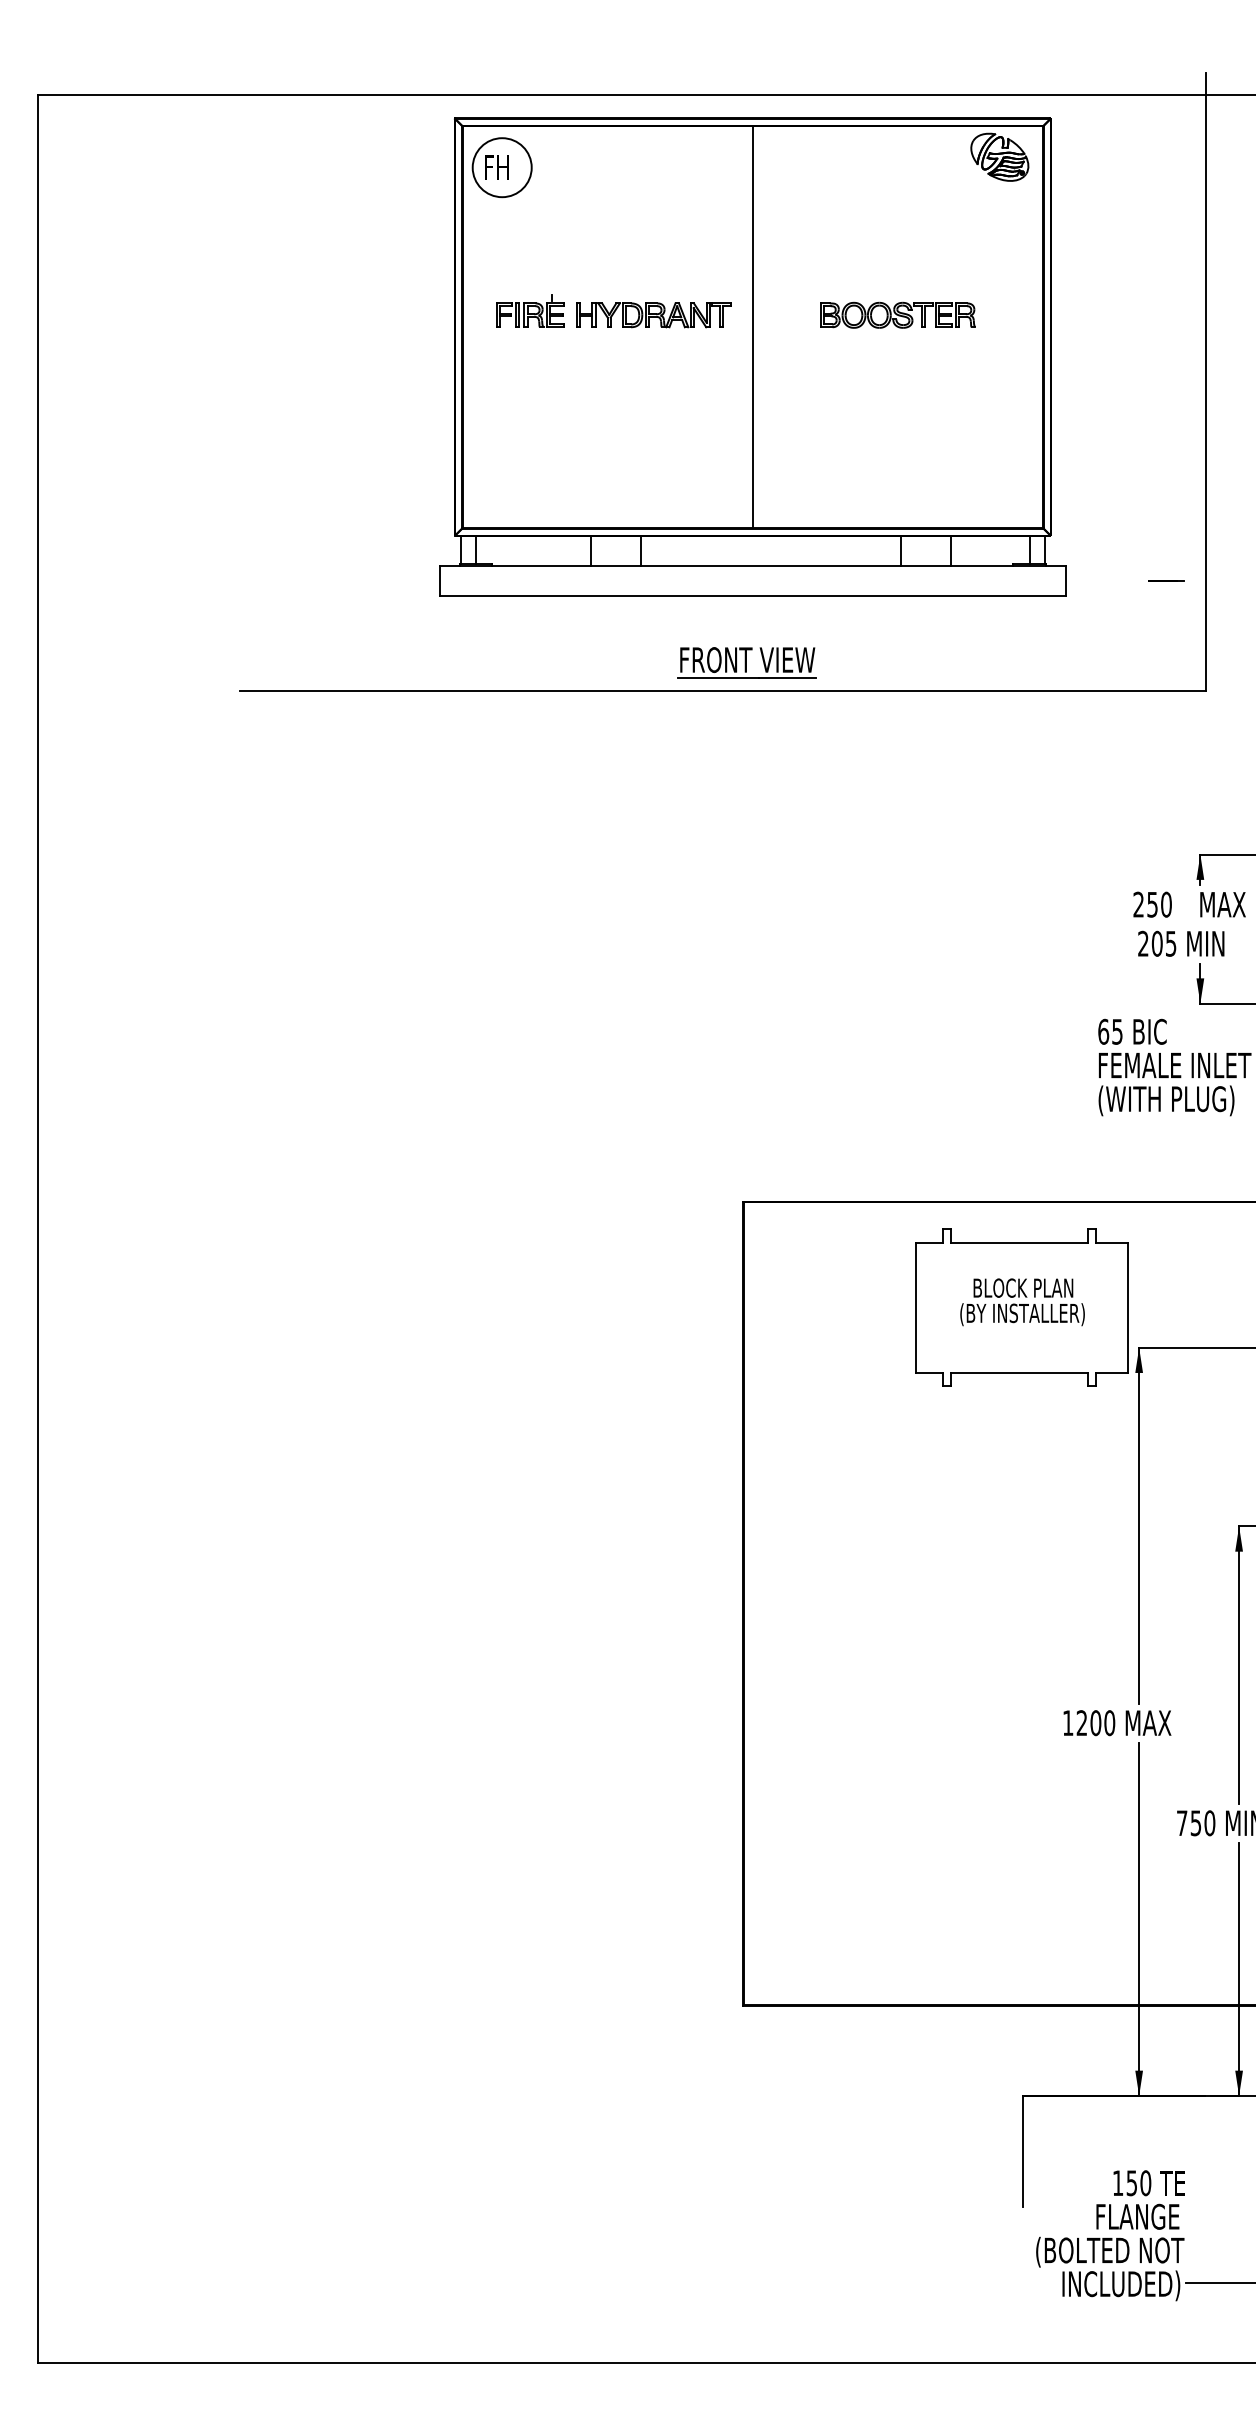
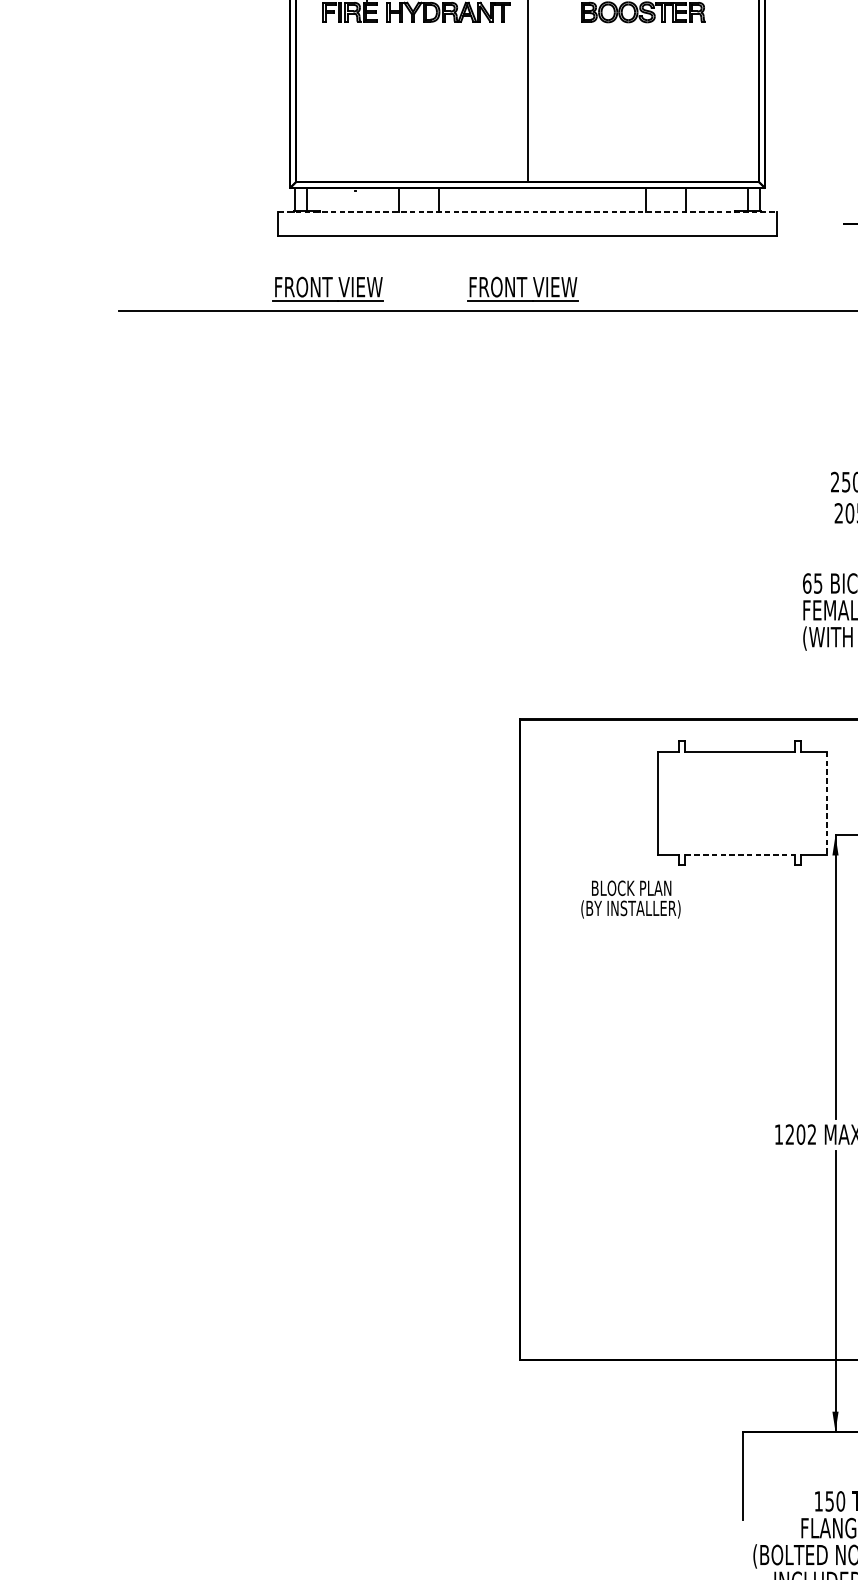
line: (752, 565) -> (527, 211), solid -> dashed
part: (502, 662) -> (327, 289), added
text: (1022, 1302) -> (630, 899), moved
line: (1128, 1308) -> (827, 804), solid -> dashed
line: (1019, 1372) -> (740, 855), solid -> dashed
text: (1109, 1723) -> (811, 1134), 1200 -> 1202

